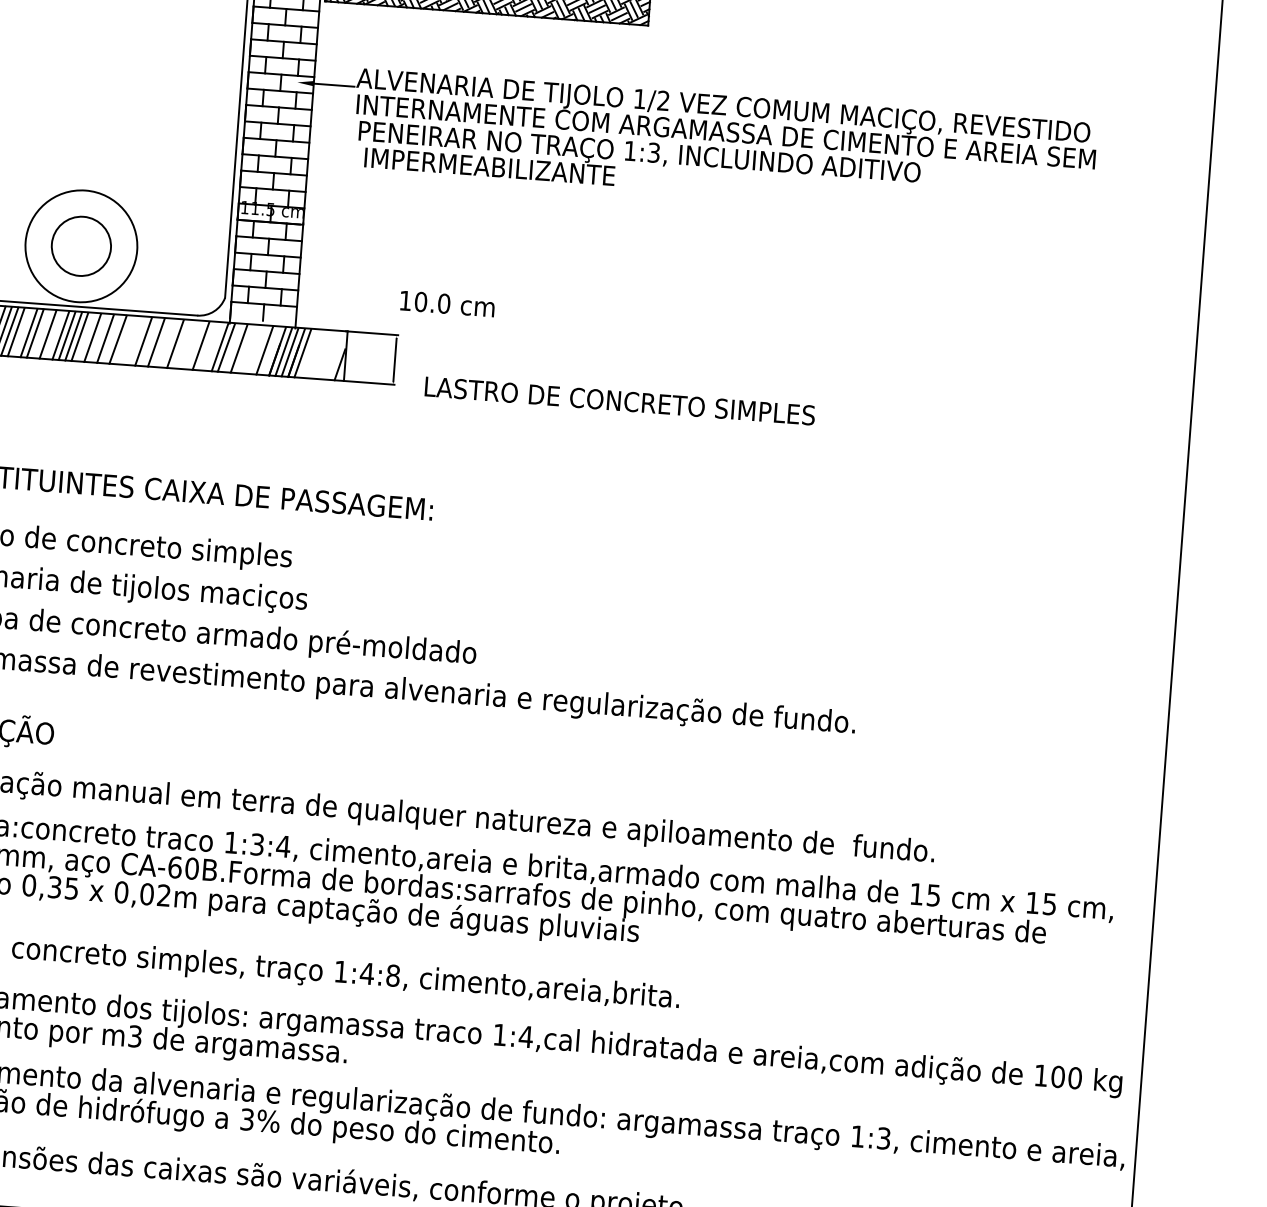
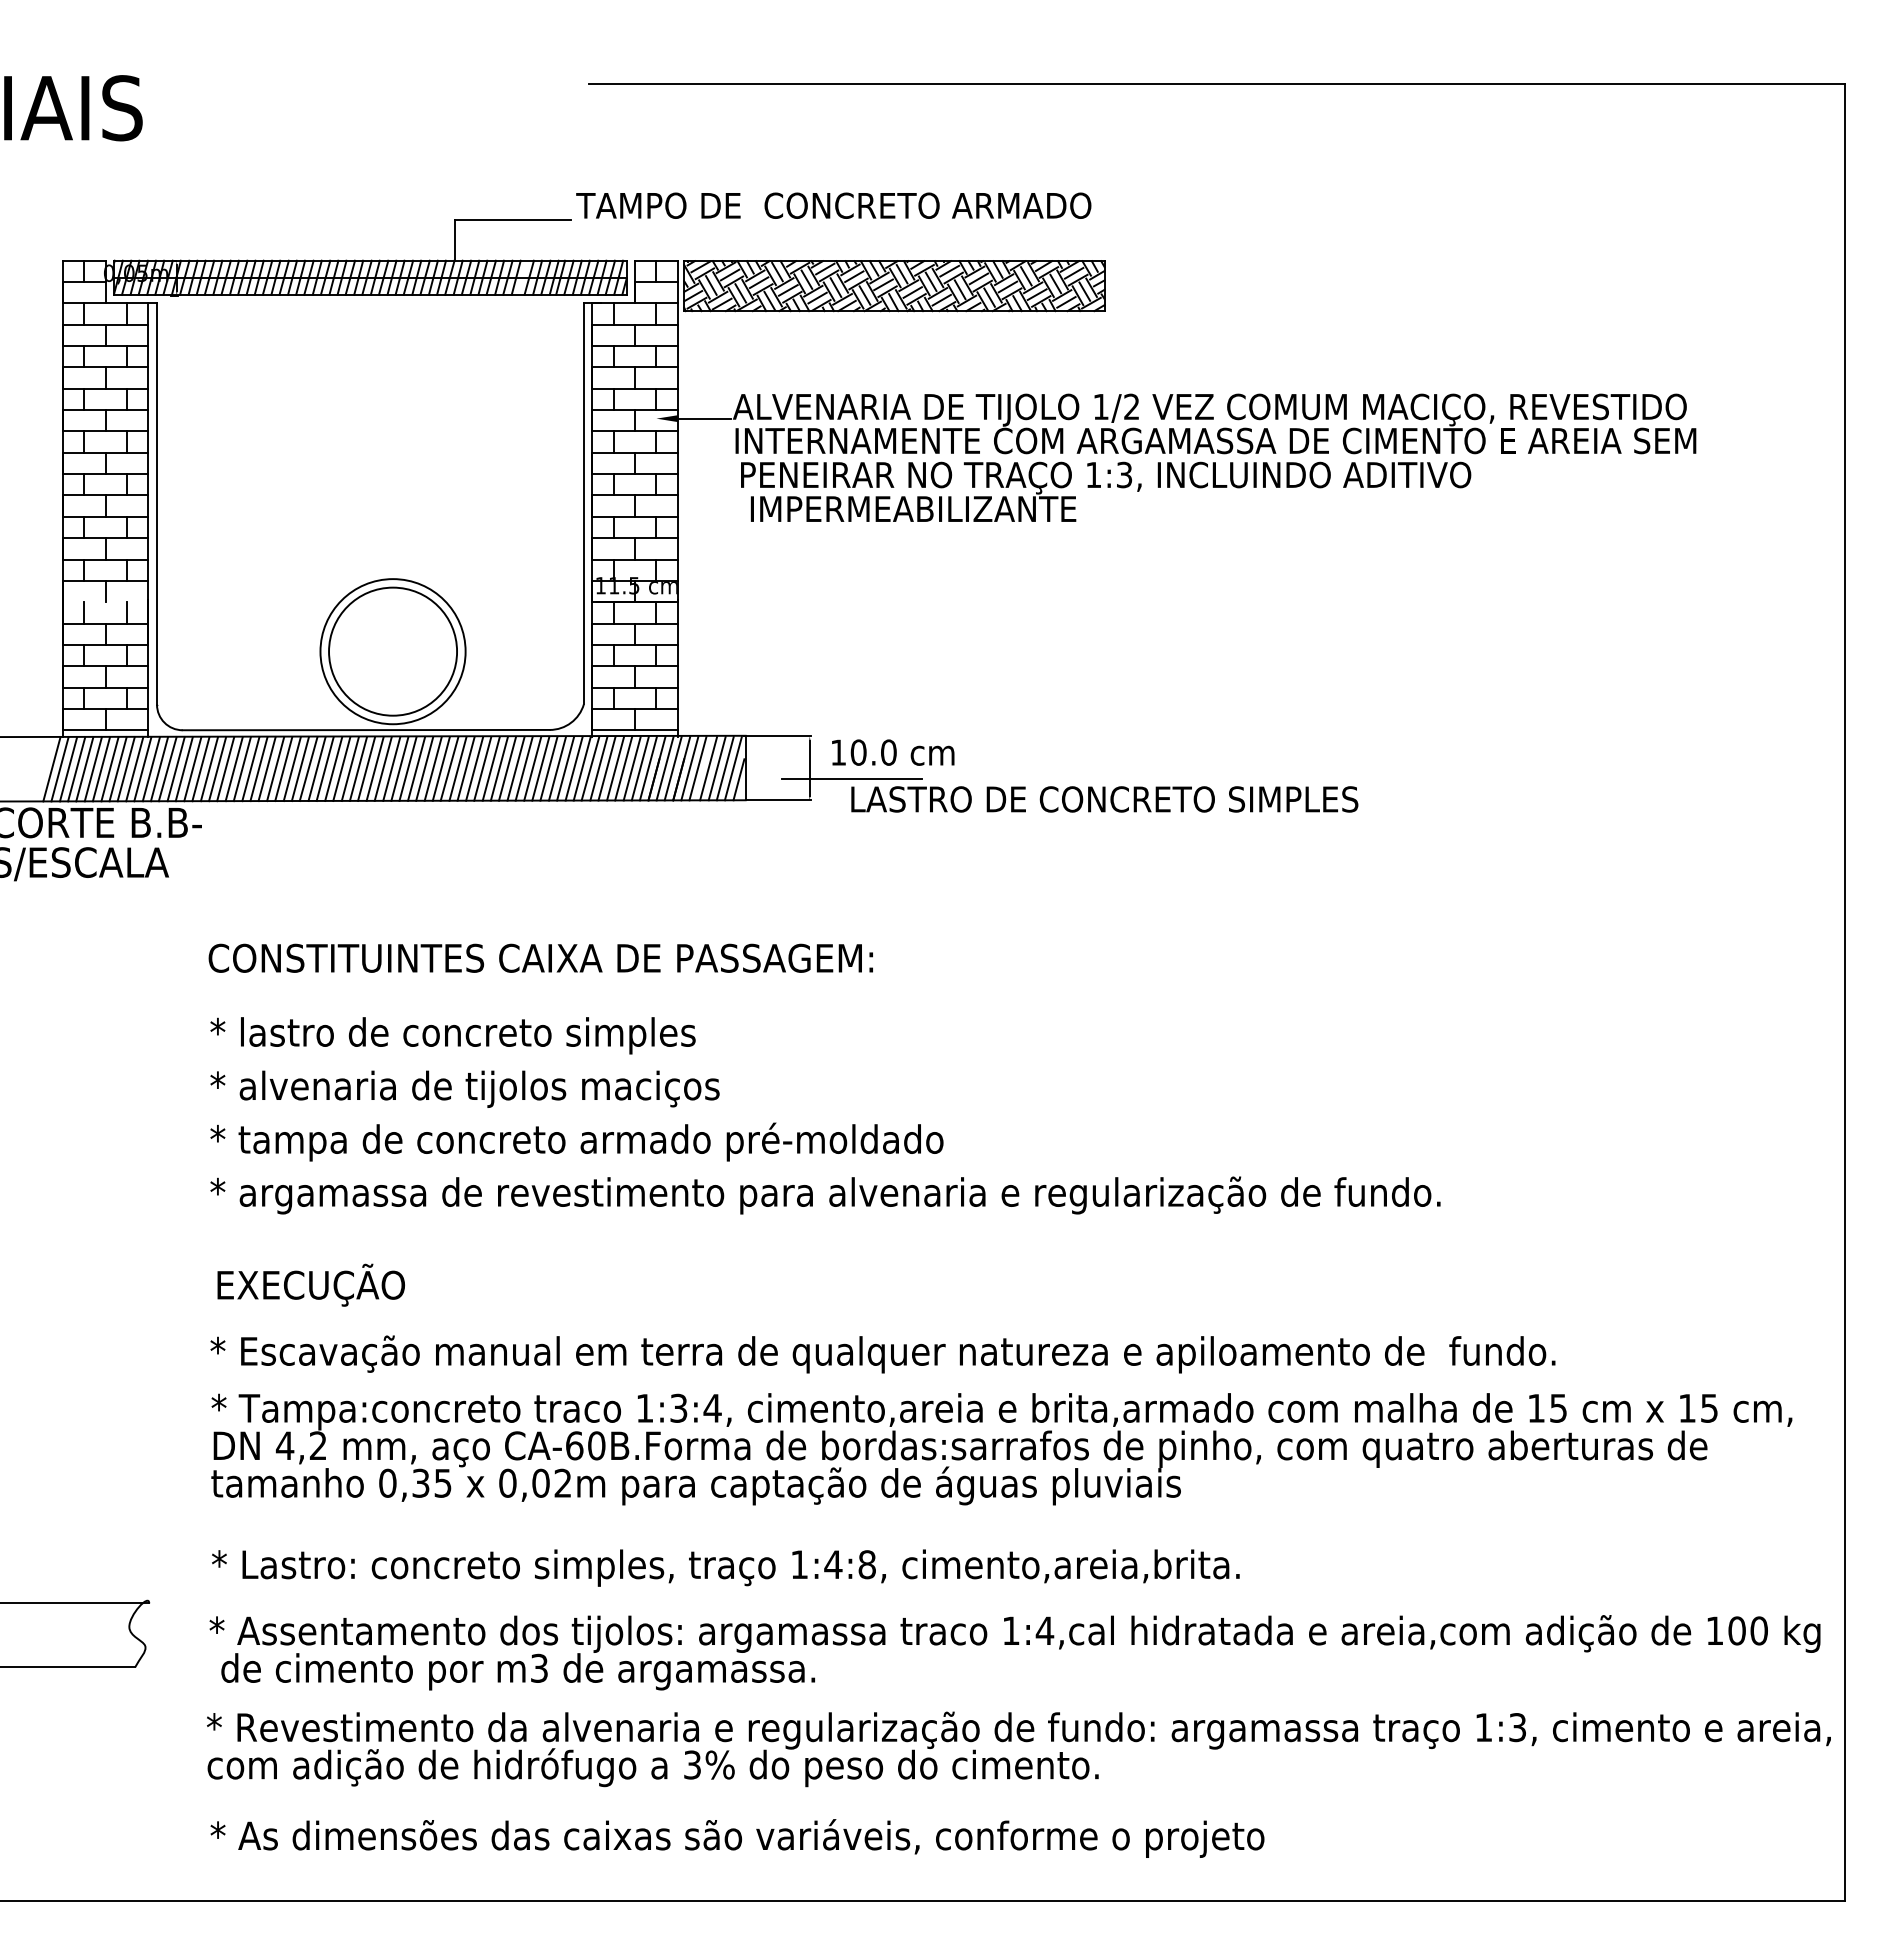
circle: (81, 246) -> (393, 651), size x1.67
text: (447, 303) -> (893, 752), moved
line: (262, 320) -> (634, 730), added
line: (21, 332) -> (324, 768), added
line: (41, 333) -> (349, 768), added
line: (54, 334) -> (366, 768), added
line: (85, 337) -> (407, 768), added
line: (98, 337) -> (424, 768), added
line: (111, 338) -> (440, 768), added
line: (124, 339) -> (457, 768), added
line: (130, 340) -> (465, 768), added
line: (137, 340) -> (474, 768), added
line: (149, 341) -> (490, 768), added
line: (162, 342) -> (507, 768), added
line: (168, 343) -> (515, 768), added
line: (181, 344) -> (532, 768), added
line: (188, 344) -> (540, 768), added
line: (194, 345) -> (548, 768), added
line: (207, 346) -> (565, 768), added
line: (213, 346) -> (573, 768), added
line: (232, 348) -> (598, 768), added
line: (245, 349) -> (615, 768), added
line: (251, 349) -> (623, 768), added
line: (257, 349) -> (631, 768), added
line: (270, 350) -> (647, 768), added
line: (308, 353) -> (697, 768), added
line: (317, 354) -> (708, 768), added
line: (323, 354) -> (716, 768), added
line: (329, 355) -> (724, 768), added
line: (335, 355) -> (732, 768), added
line: (427, 370) -> (852, 778), added

